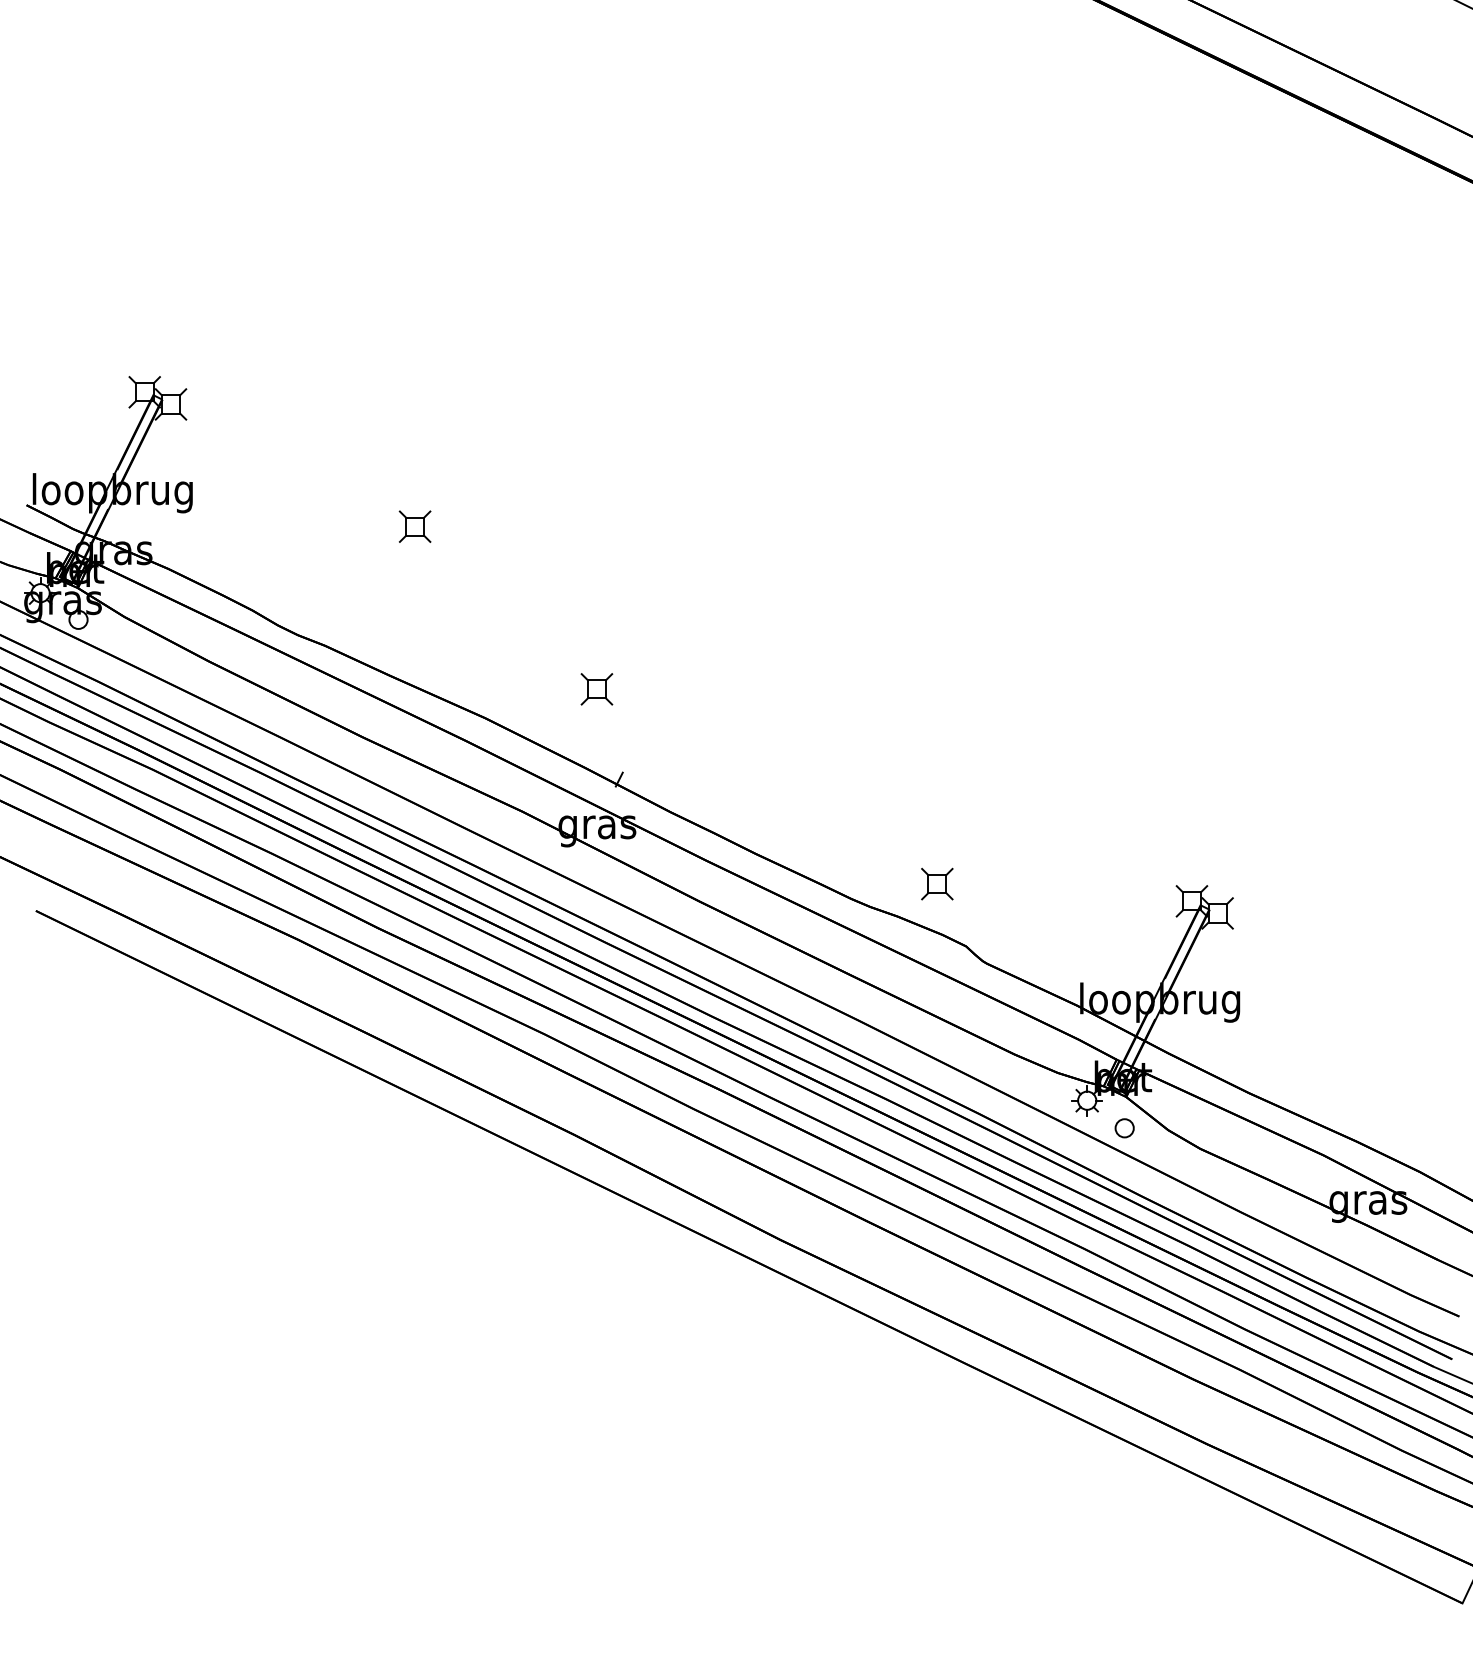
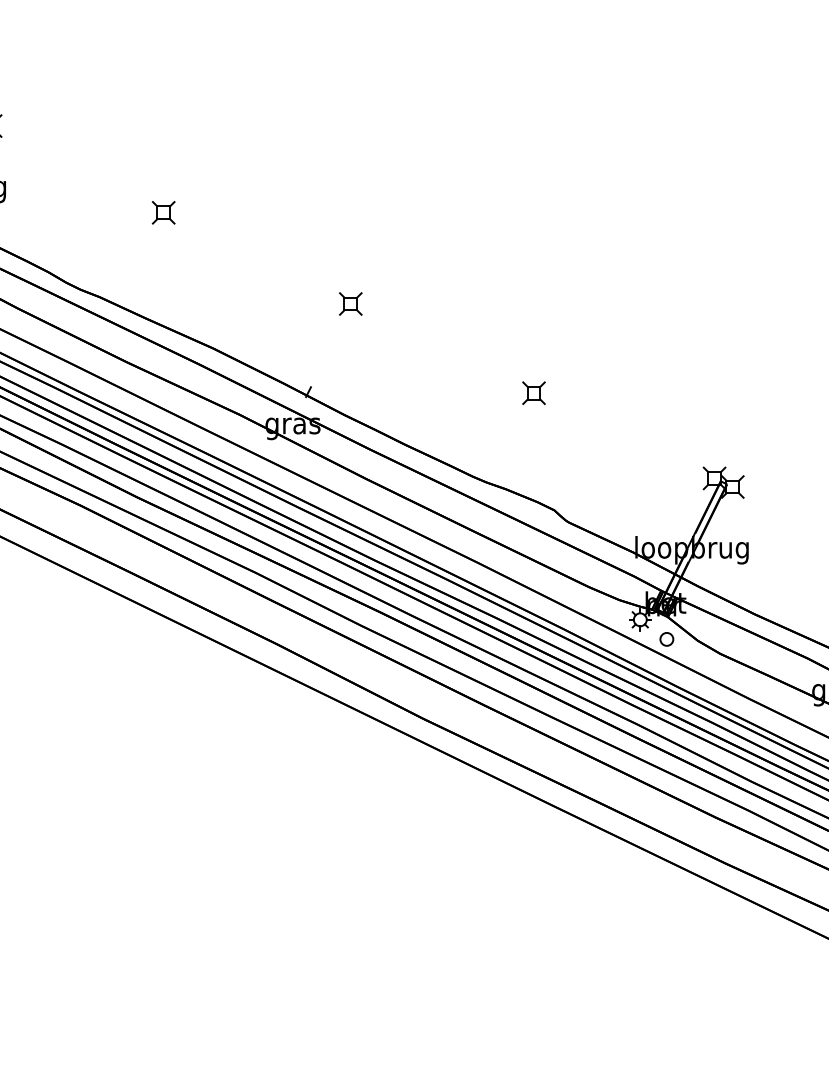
part: (596, 689) -> (350, 304), moved
part: (937, 883) -> (534, 392), moved

